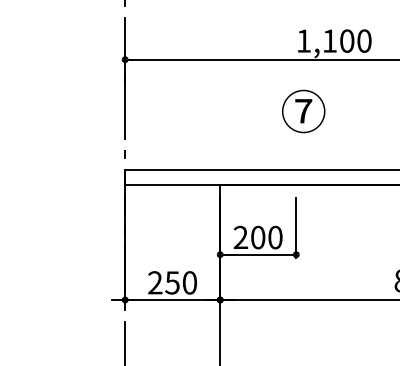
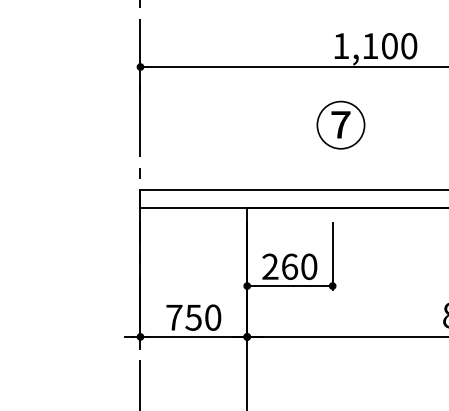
text: (258, 237) -> (290, 266), 200 -> 260
text: (155, 282) -> (174, 317), 250 -> 750

